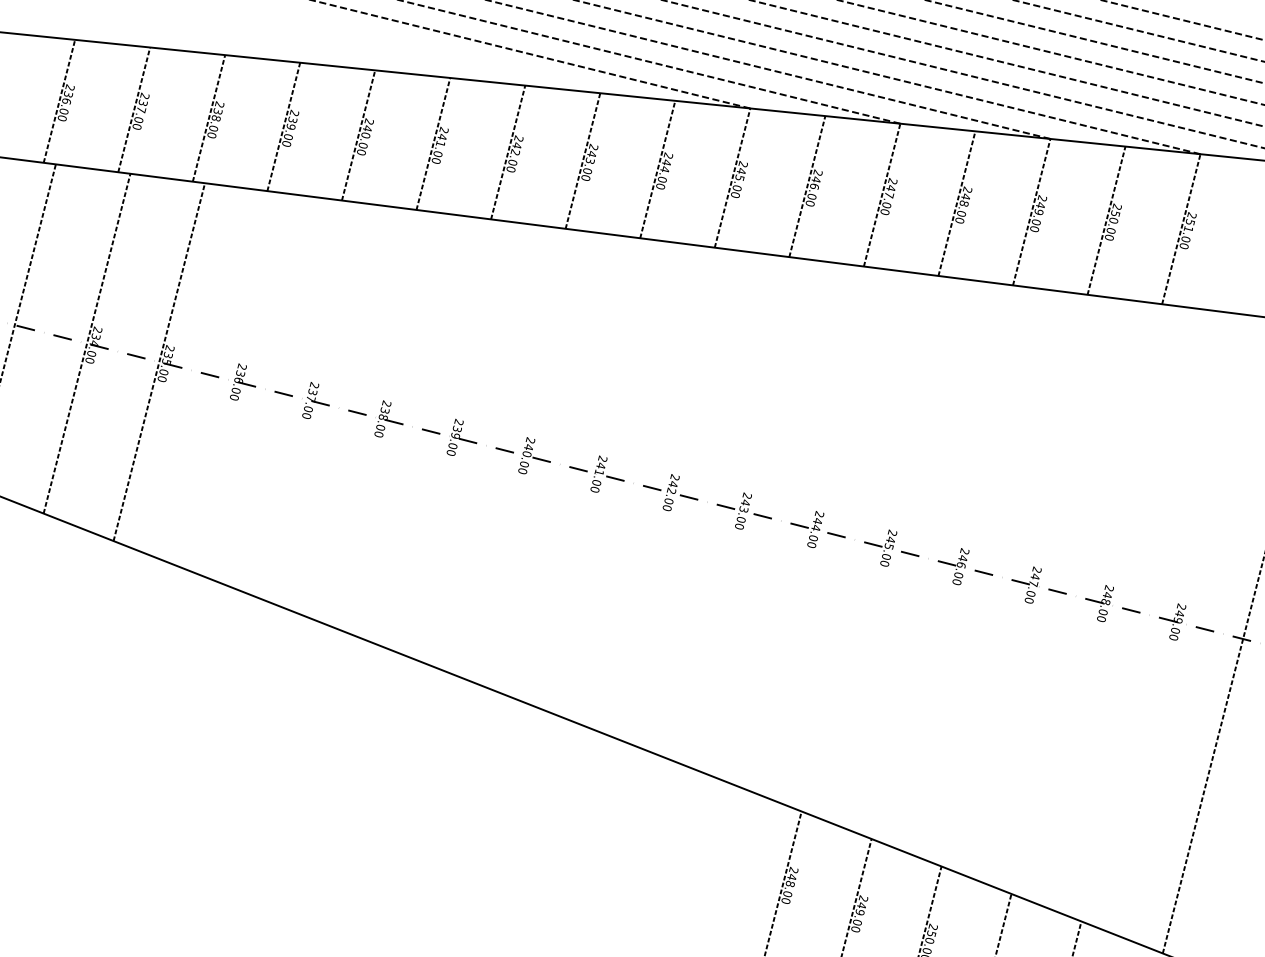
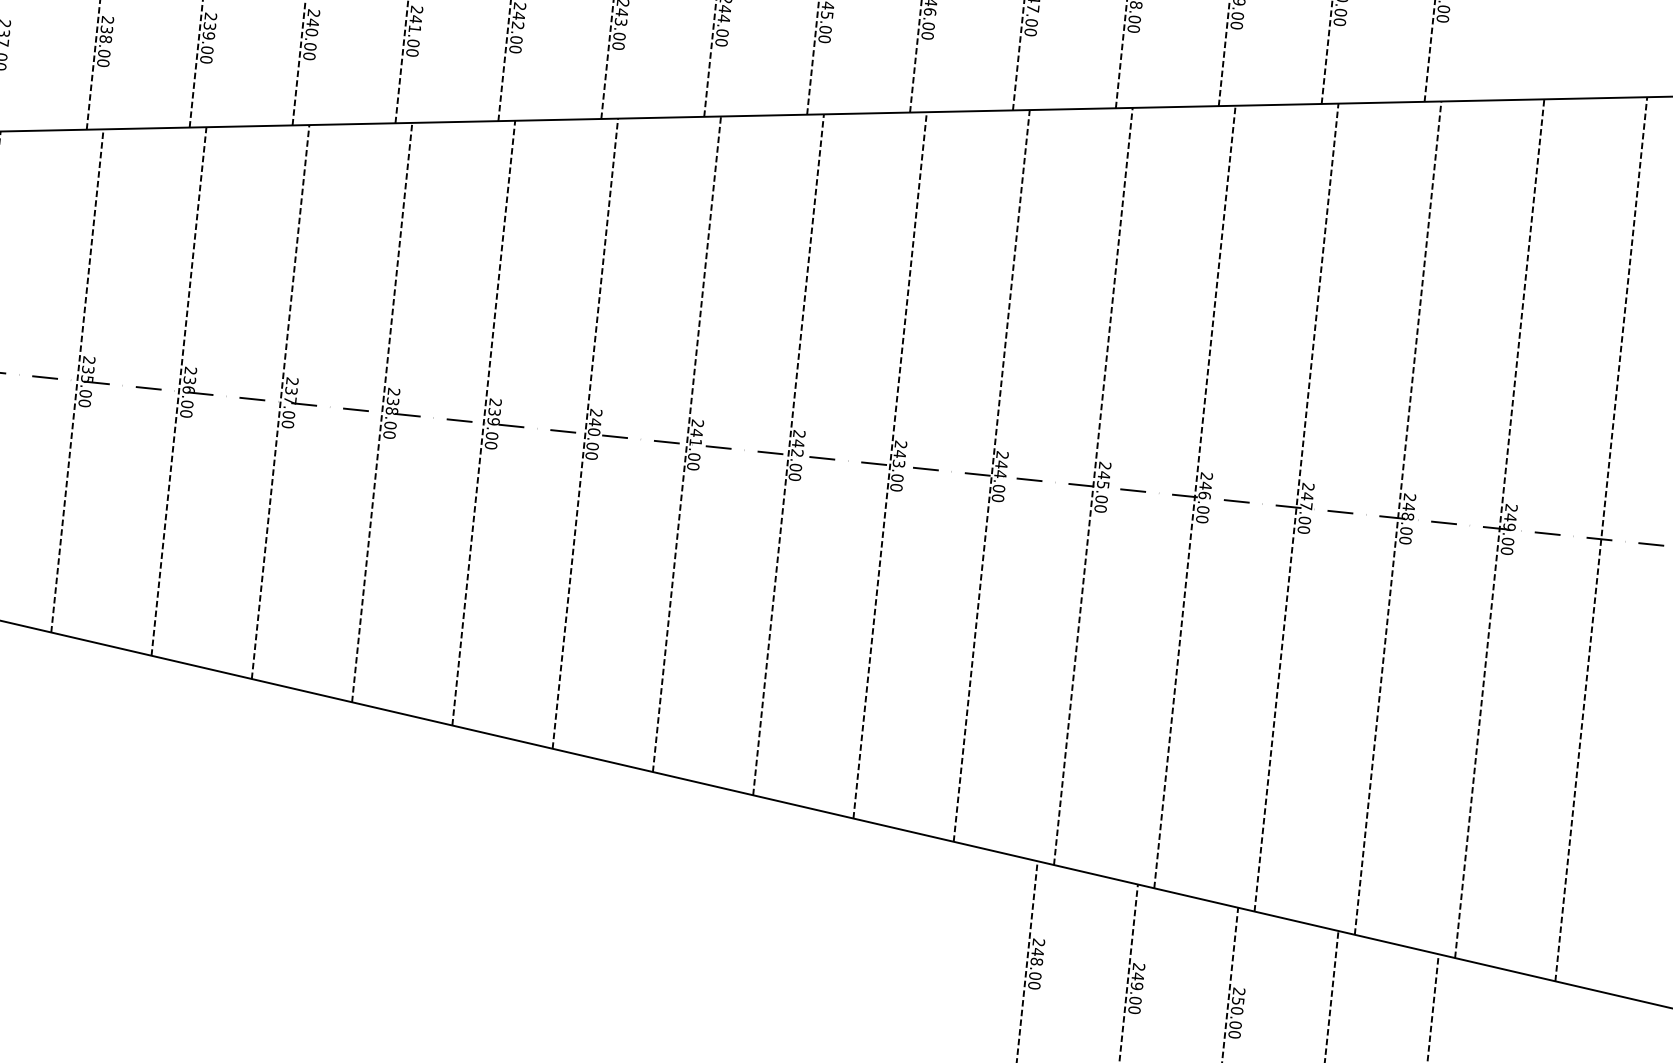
line: (231, 380) -> (178, 391), added
line: (303, 399) -> (280, 402), added
line: (375, 417) -> (381, 412), added
line: (448, 435) -> (483, 422), added
line: (520, 454) -> (585, 433), added
line: (592, 472) -> (686, 443), added
line: (664, 491) -> (787, 455), added
line: (737, 509) -> (890, 464), added
line: (809, 528) -> (991, 476), added
line: (881, 546) -> (1092, 486), added
line: (954, 564) -> (1195, 496), added
line: (1025, 583) -> (1295, 507), added
line: (1098, 601) -> (1397, 517), added
line: (1170, 620) -> (1499, 528), added

